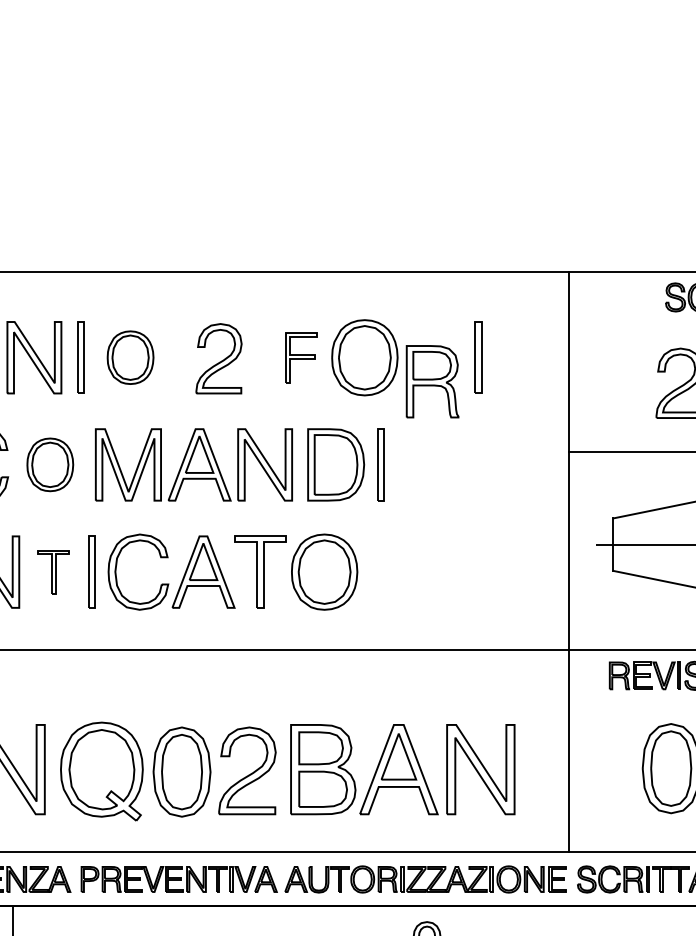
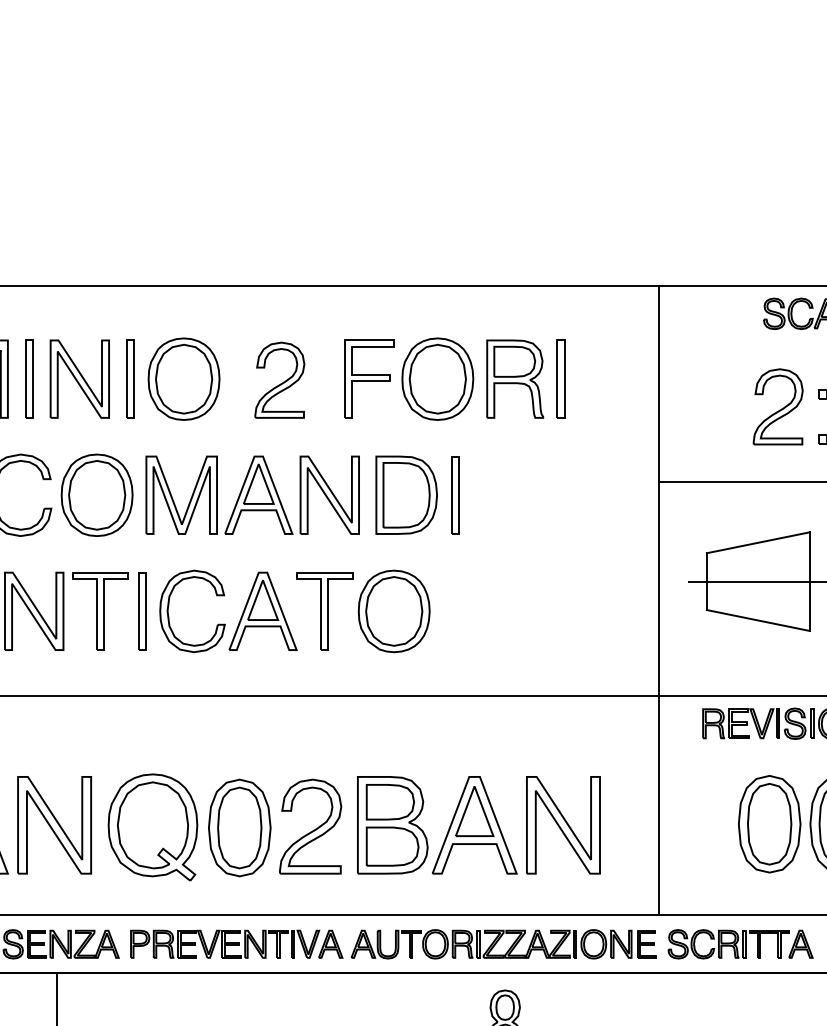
part: (130, 357) -> (183, 378), size x1.43
part: (301, 357) -> (369, 378), size x1.43
part: (432, 381) -> (515, 378), moved
part: (49, 464) -> (96, 494), size x1.43
part: (53, 572) -> (100, 611), size x1.67

